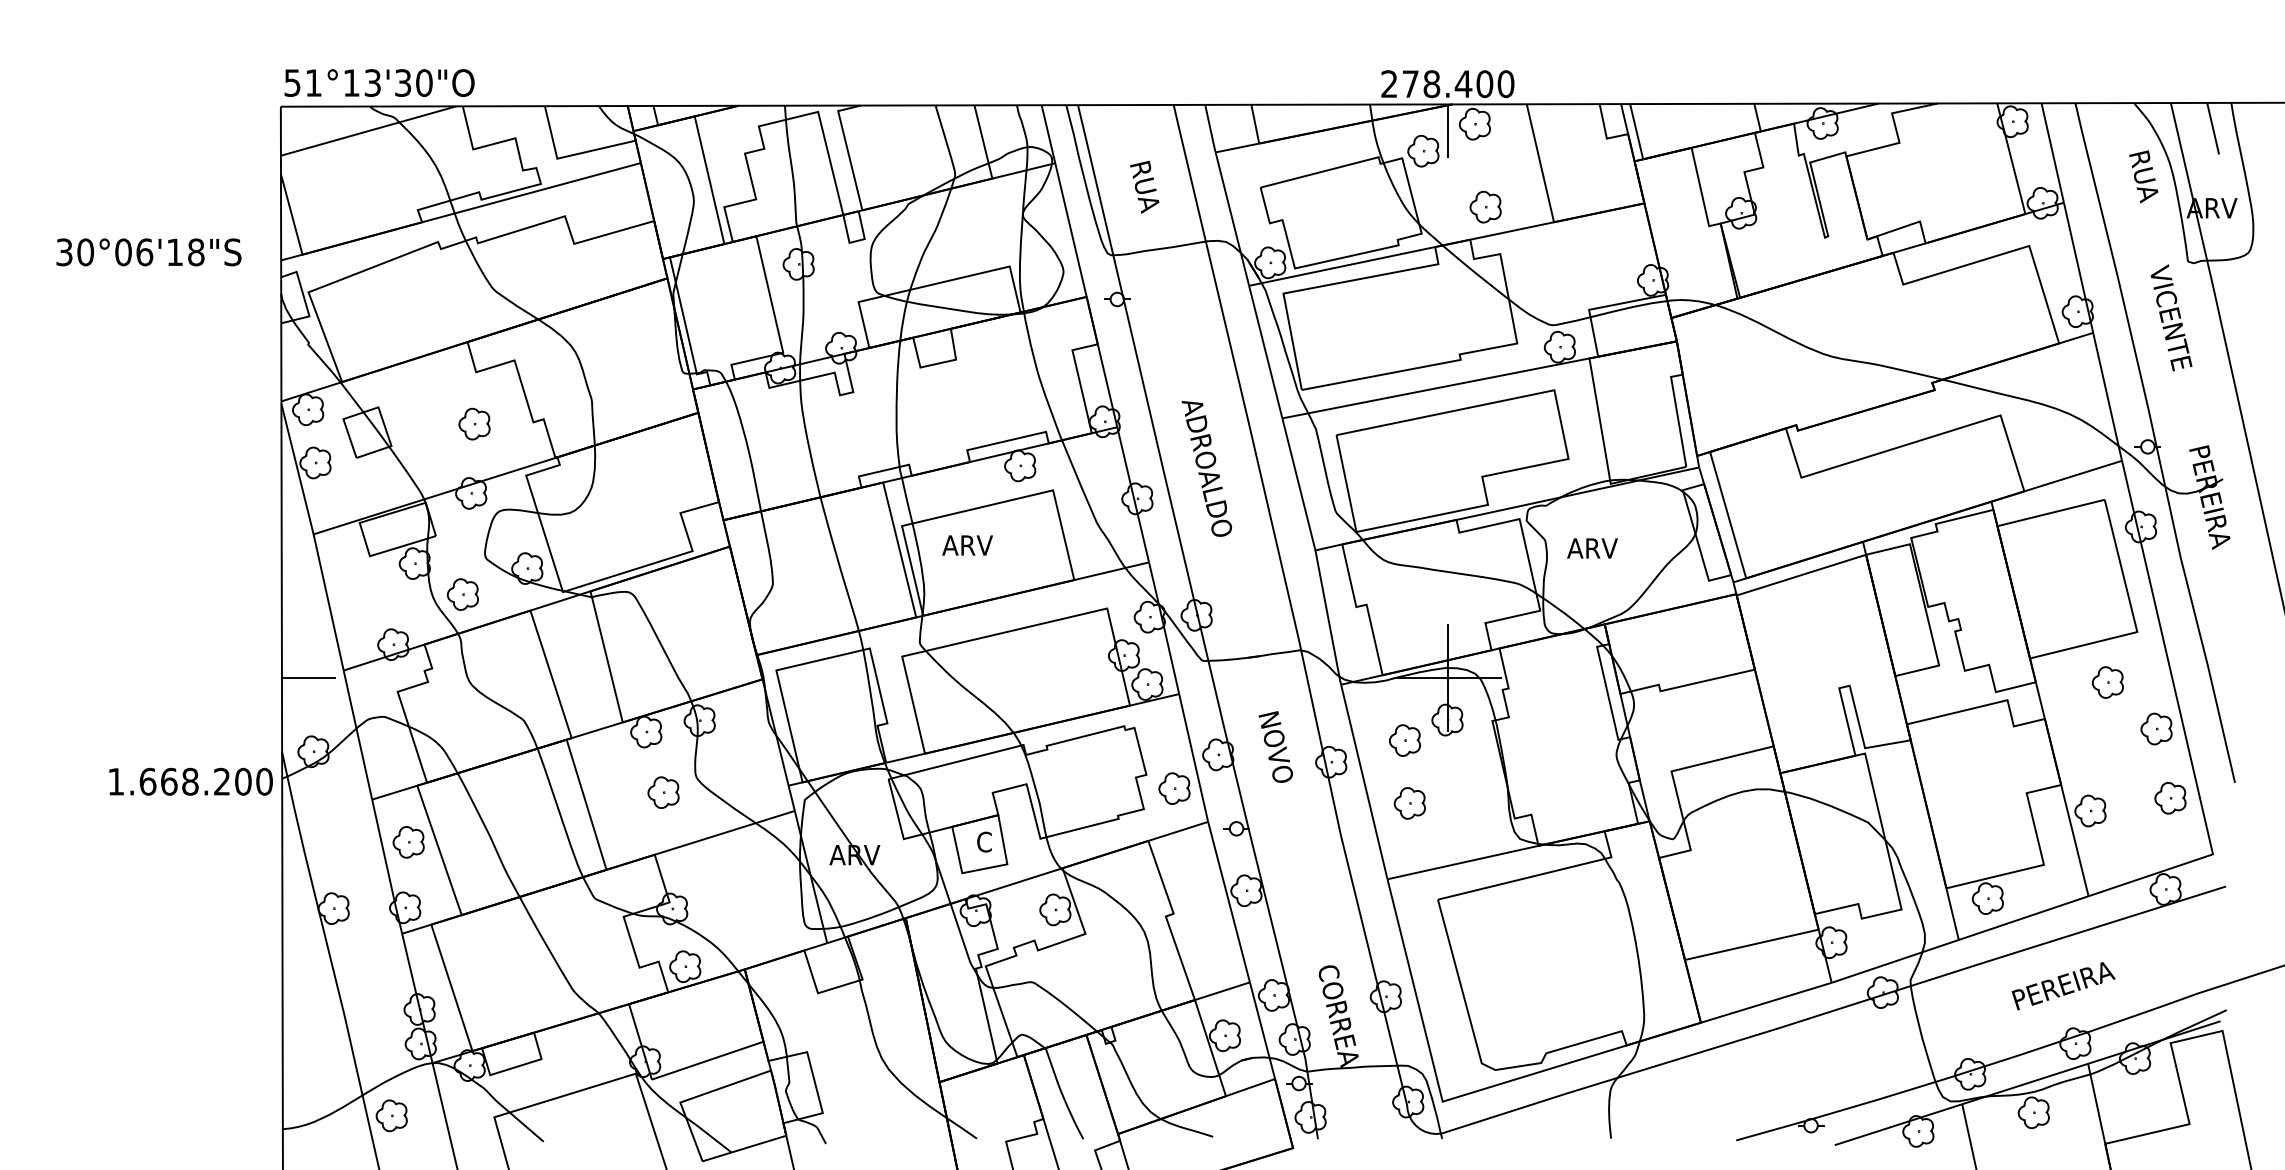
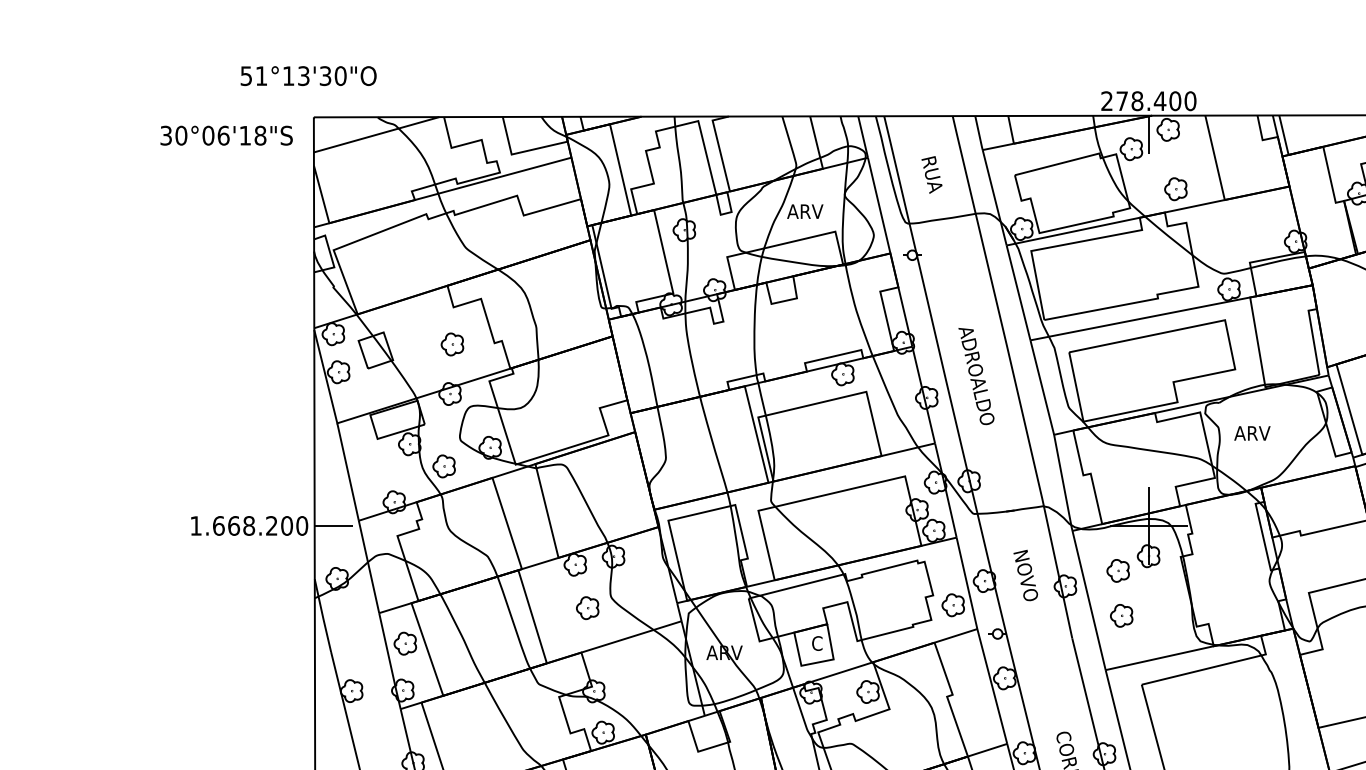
text: (379, 82) -> (308, 75), moved
text: (148, 252) -> (226, 135), moved
text: (967, 545) -> (805, 211), moved
text: (190, 781) -> (249, 525), moved

